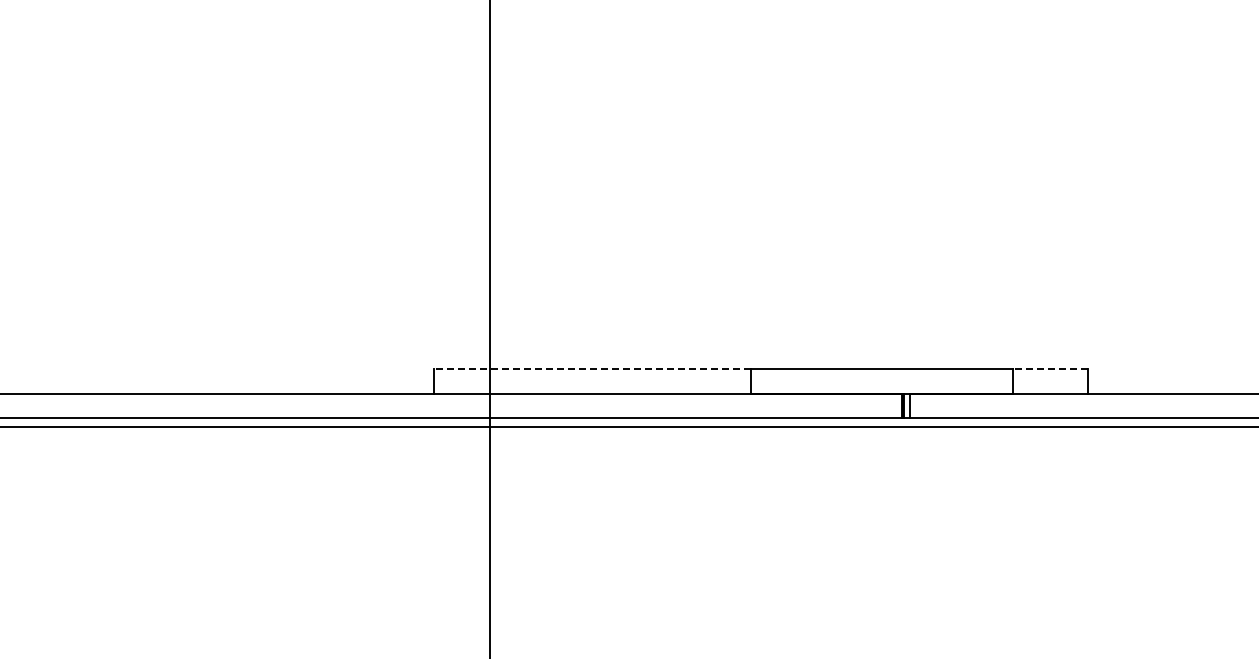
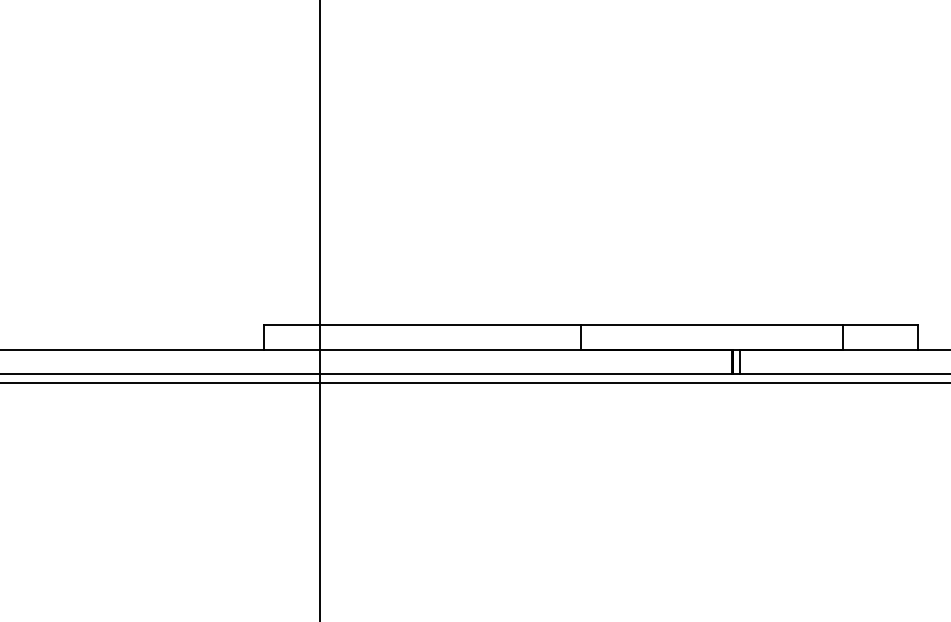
line: (591, 369) -> (421, 325), dashed -> solid
line: (1050, 369) -> (880, 325), dashed -> solid

